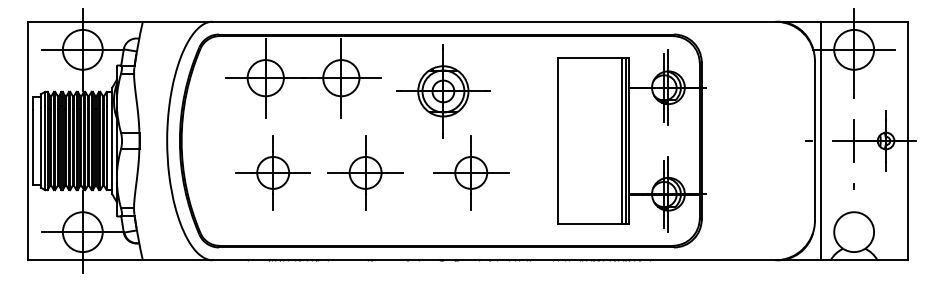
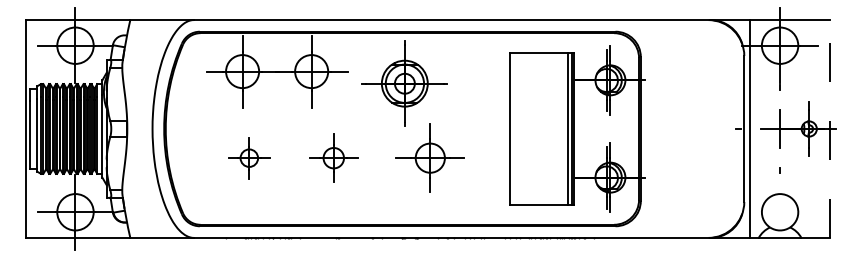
line: (908, 140) -> (829, 128), solid -> dashed
part: (272, 172) -> (248, 157), size x0.6
part: (365, 172) -> (333, 157), size x0.7

